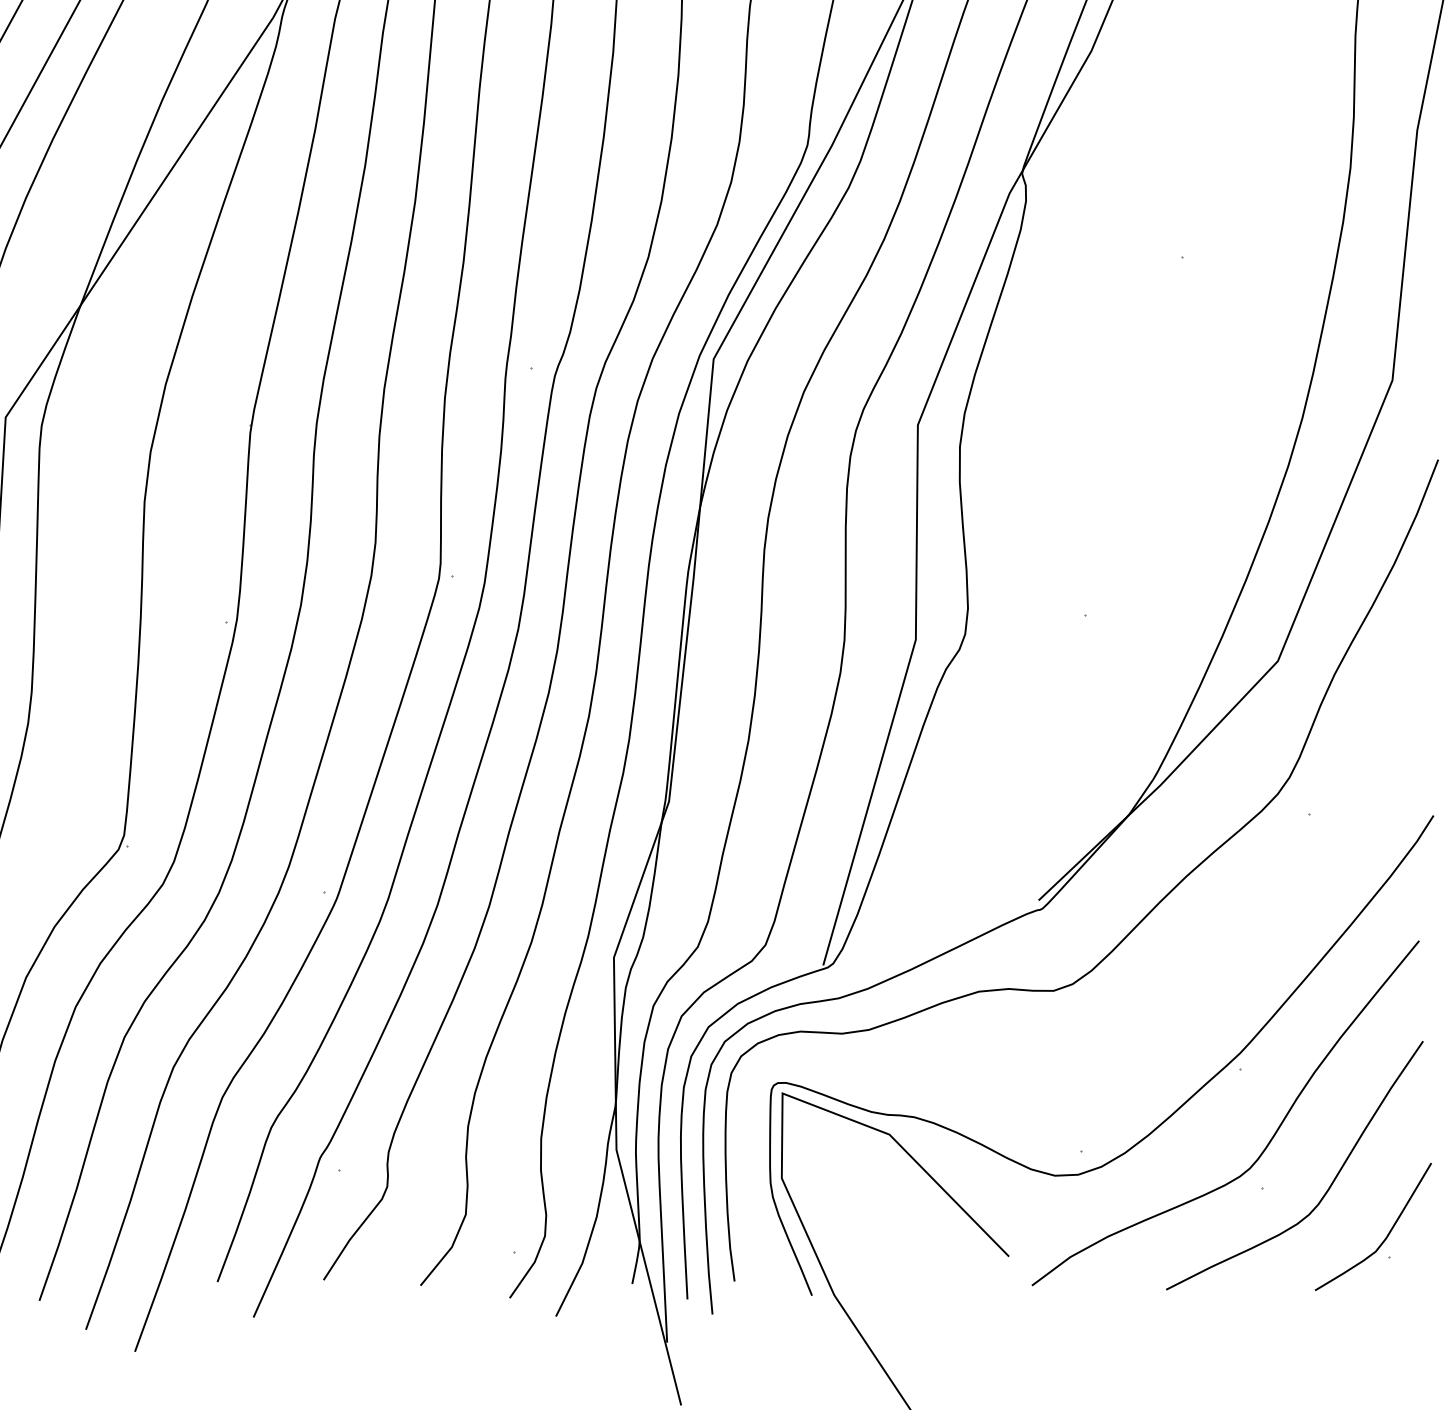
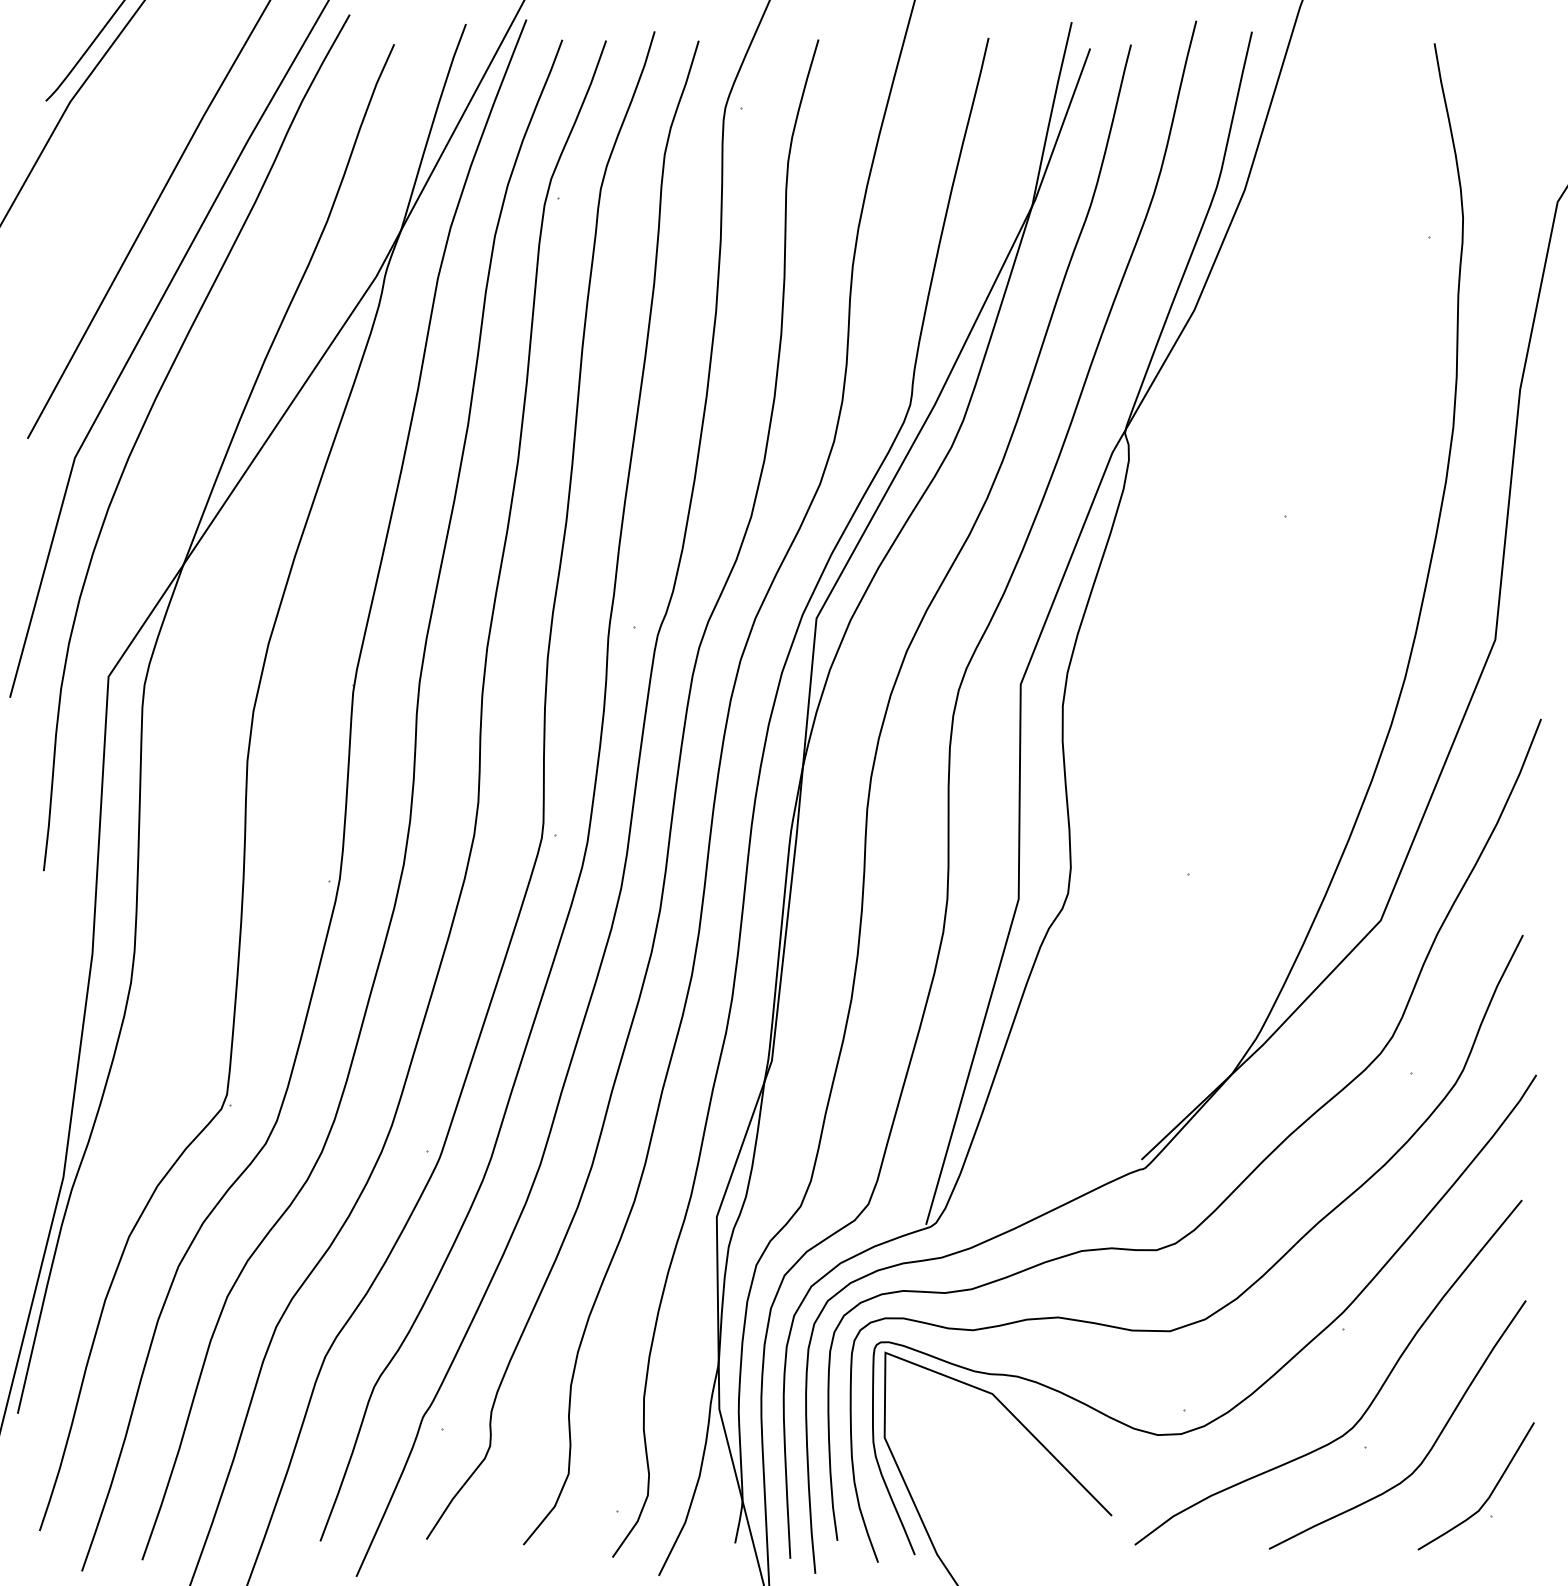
curve: (1119, 1047) -> (1222, 1306), added

